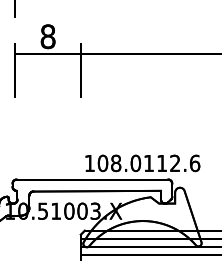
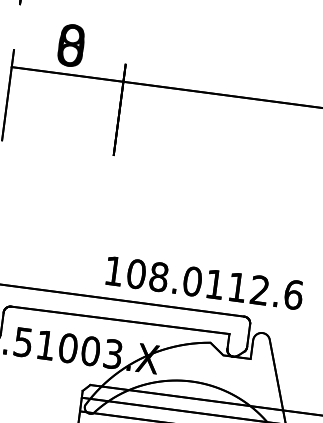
text: (47, 36) -> (70, 44), 8 -> 0

